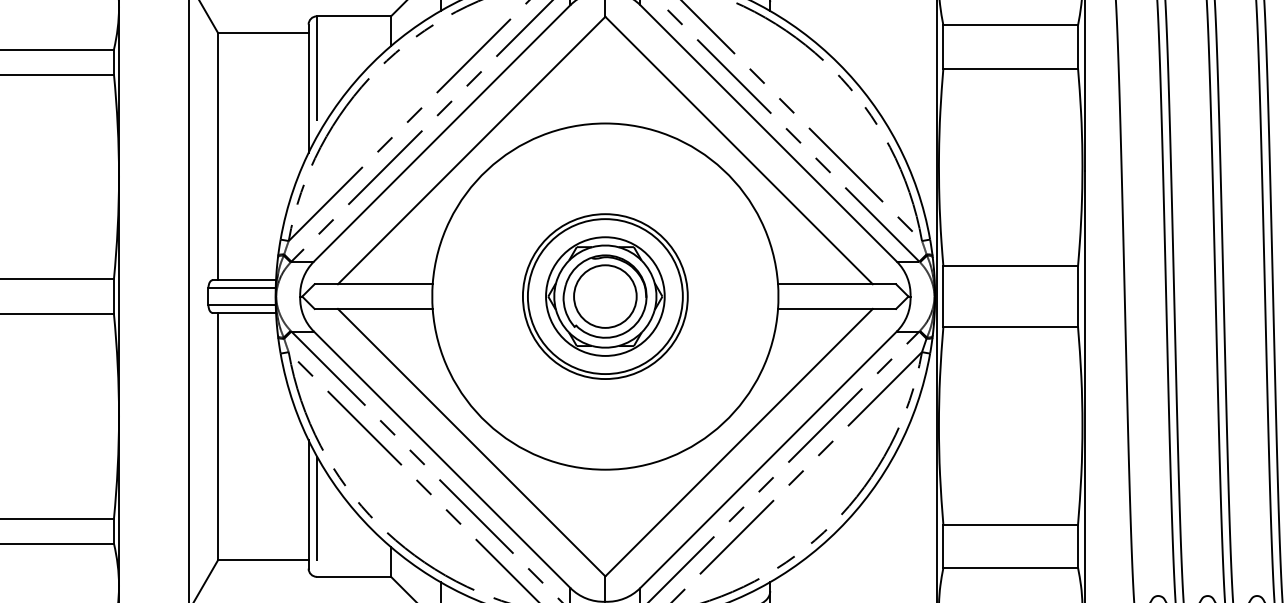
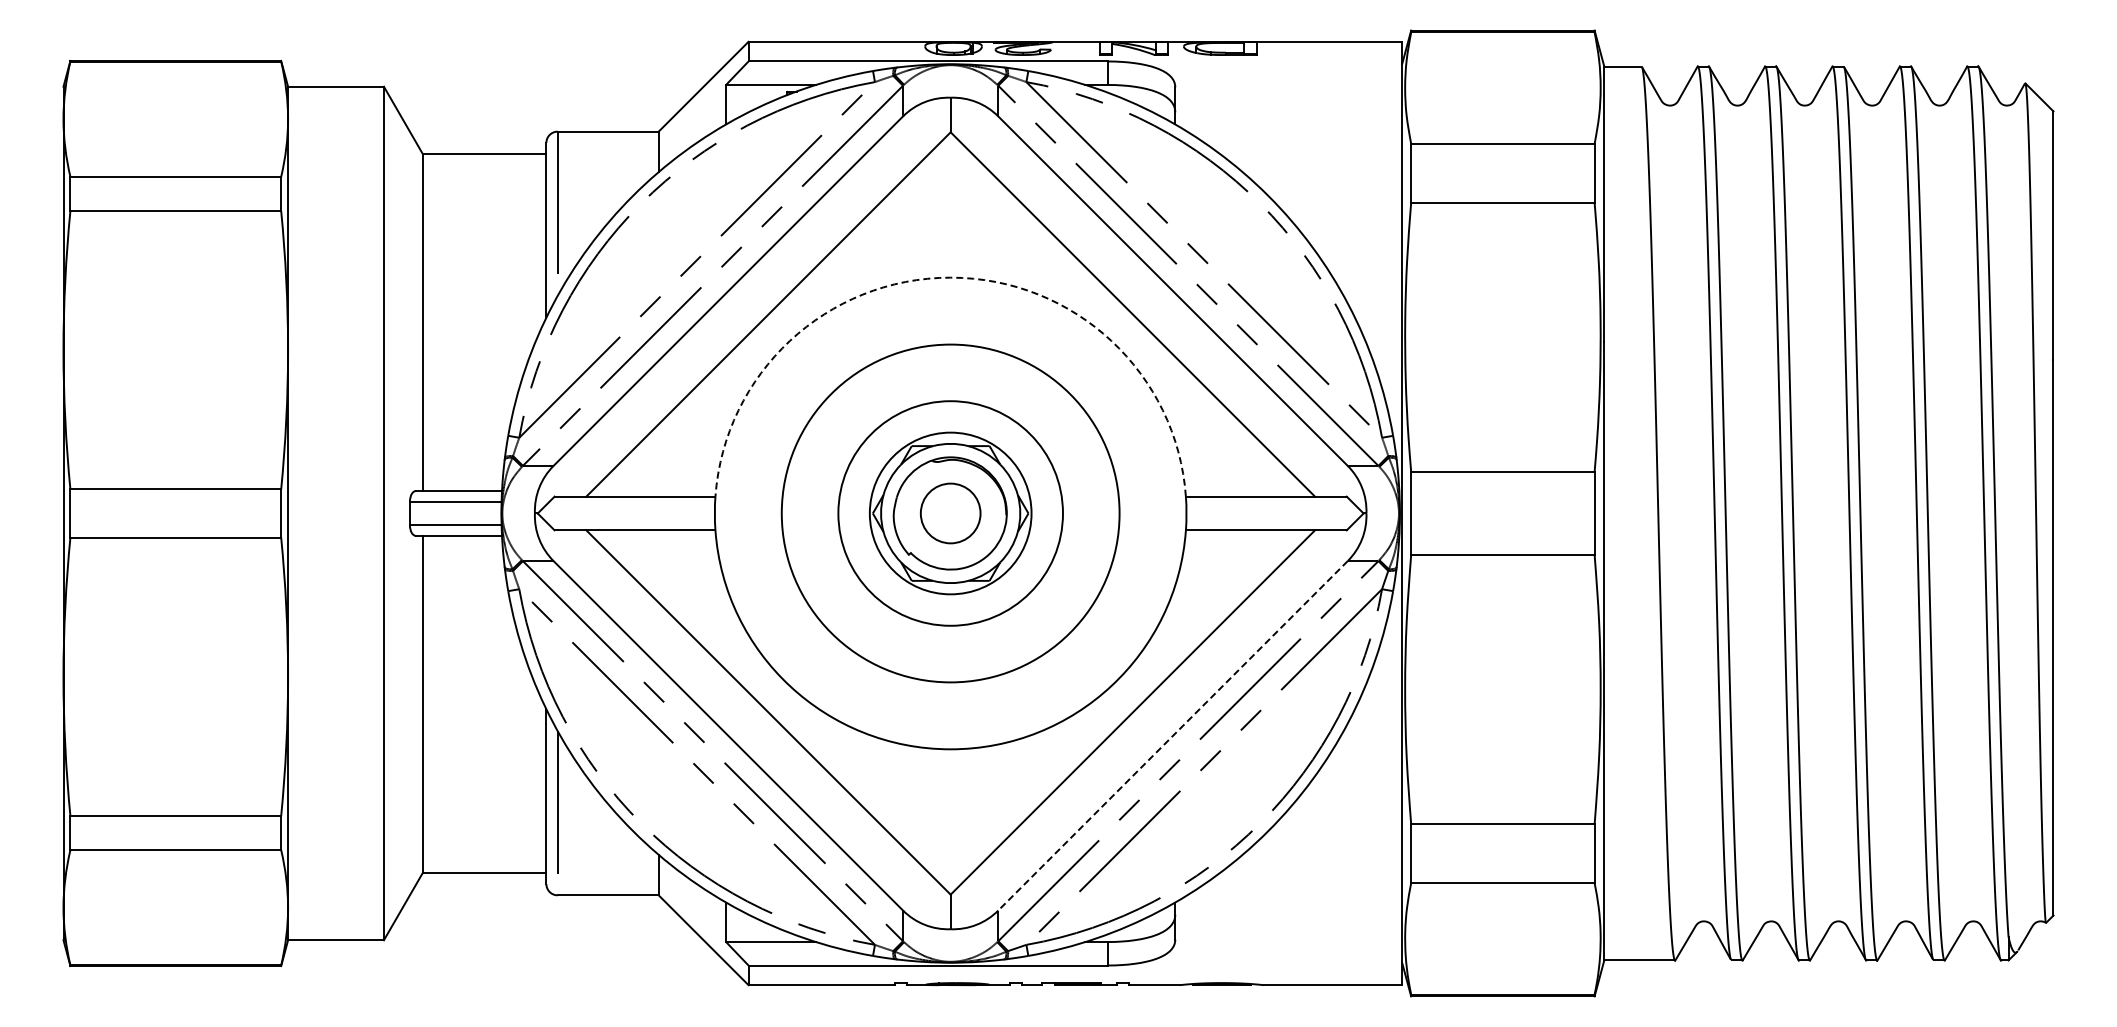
arc: (605, 123) -> (950, 277), solid -> dashed
circle: (605, 296) -> (950, 513), size x0.7
circle: (605, 296) -> (950, 513), size x1.6
line: (768, 460) -> (1172, 736), solid -> dashed

